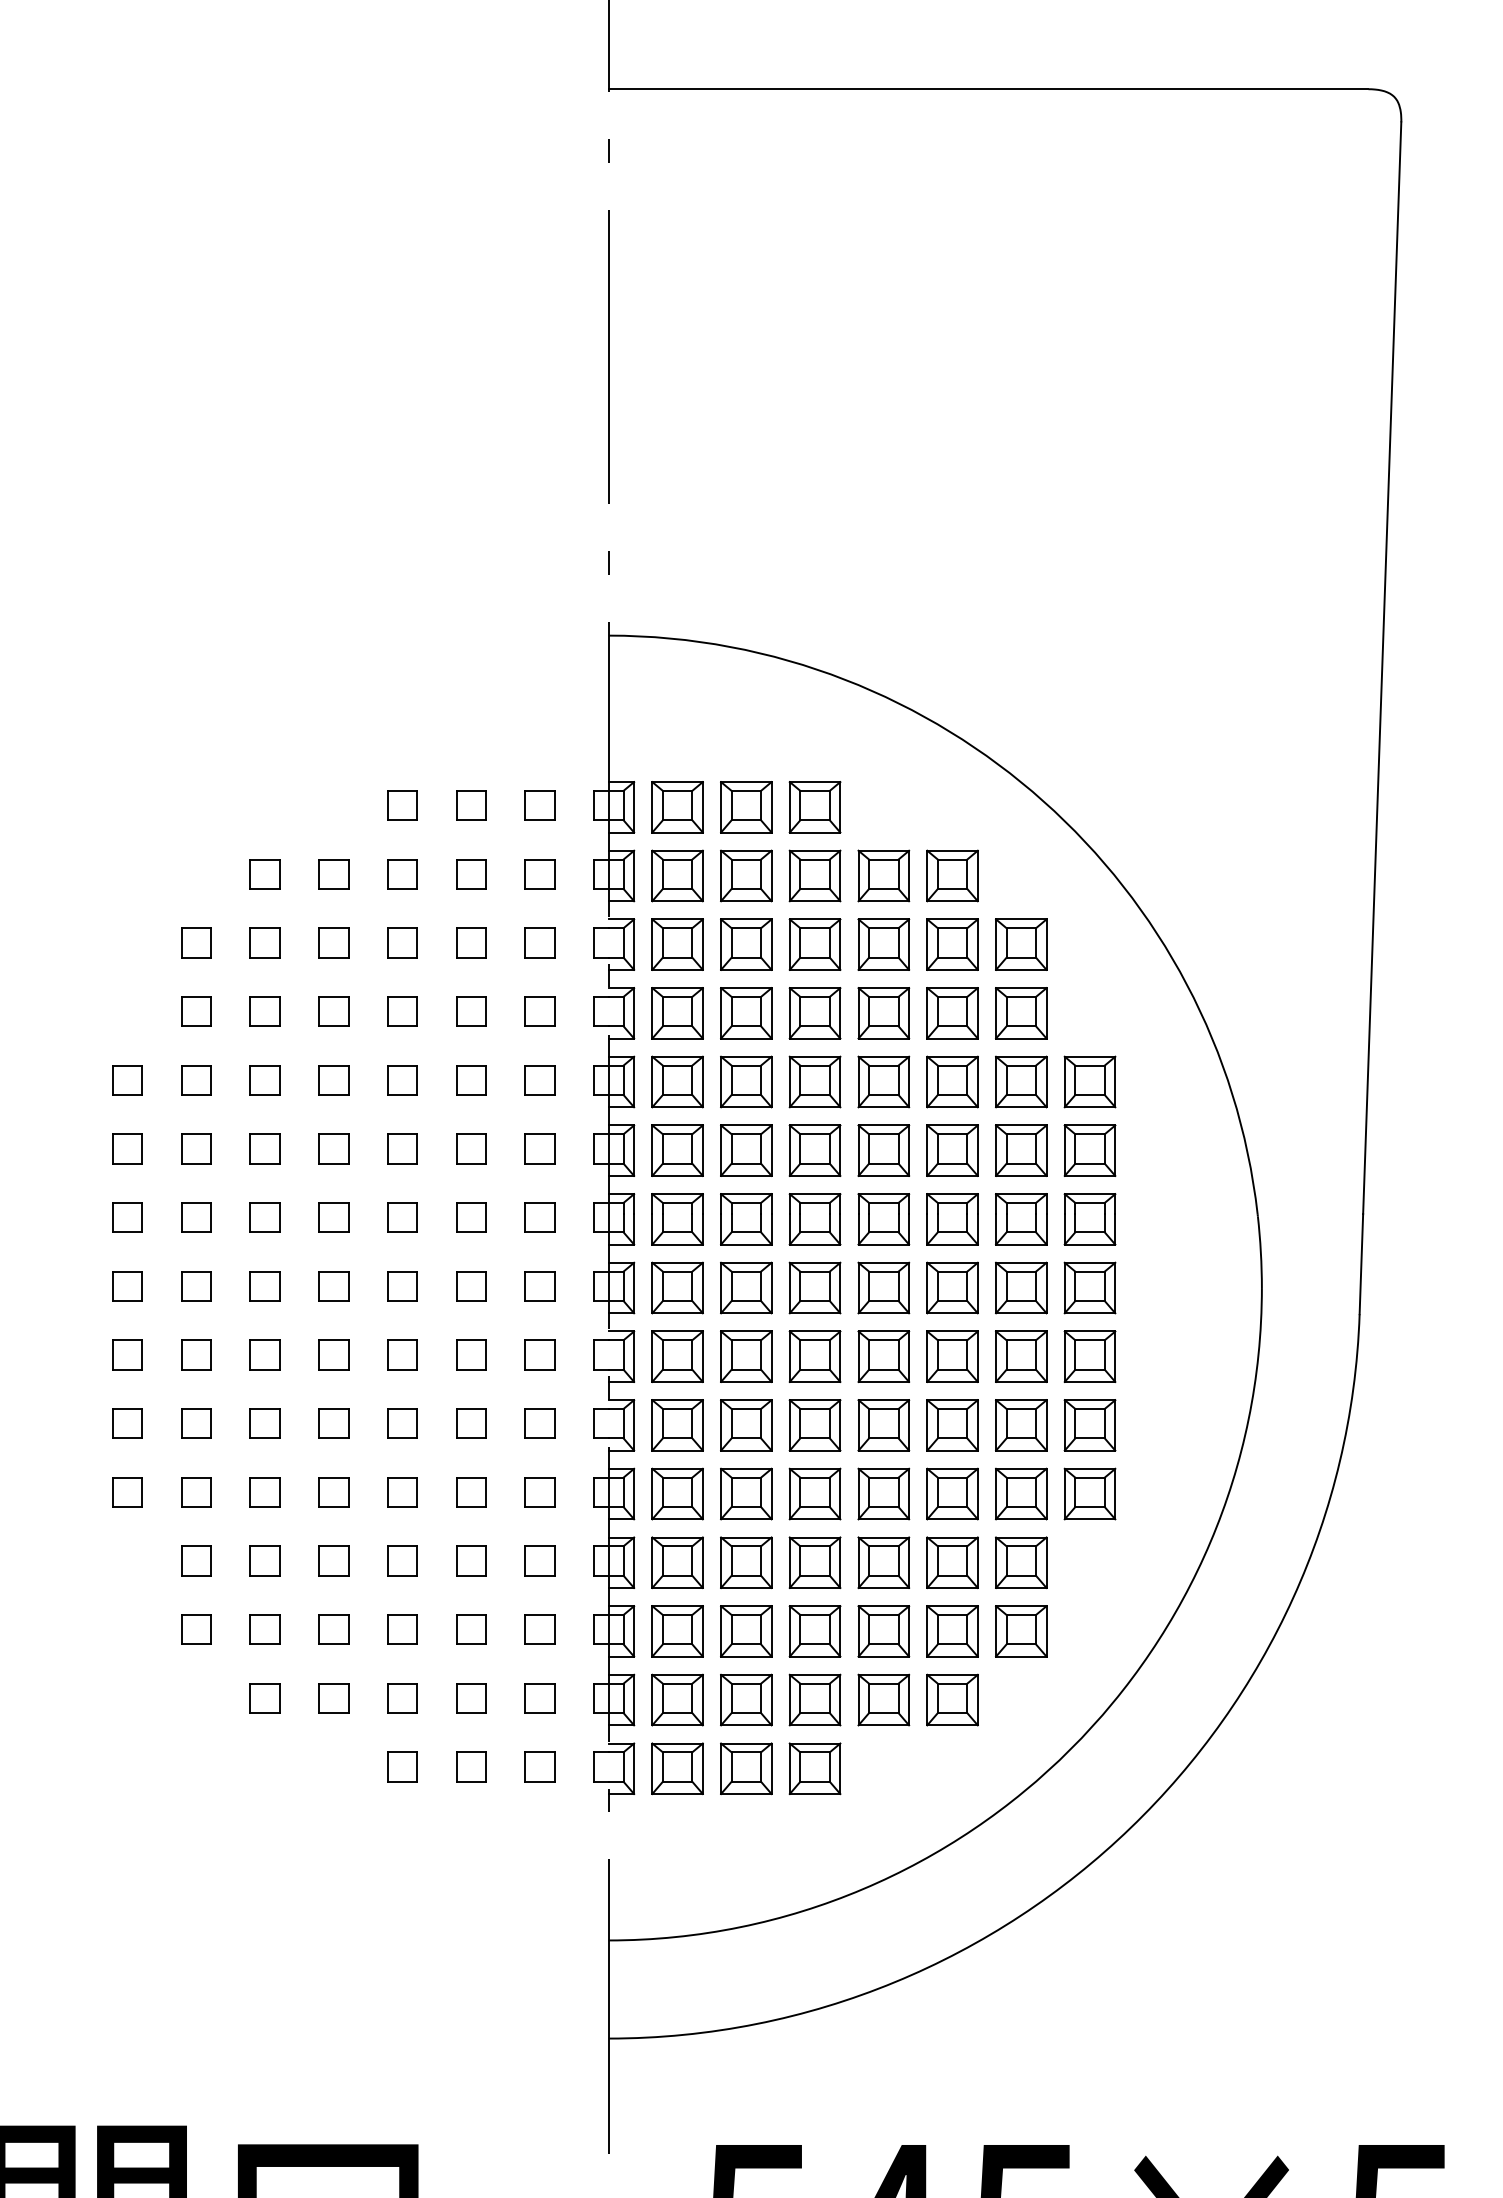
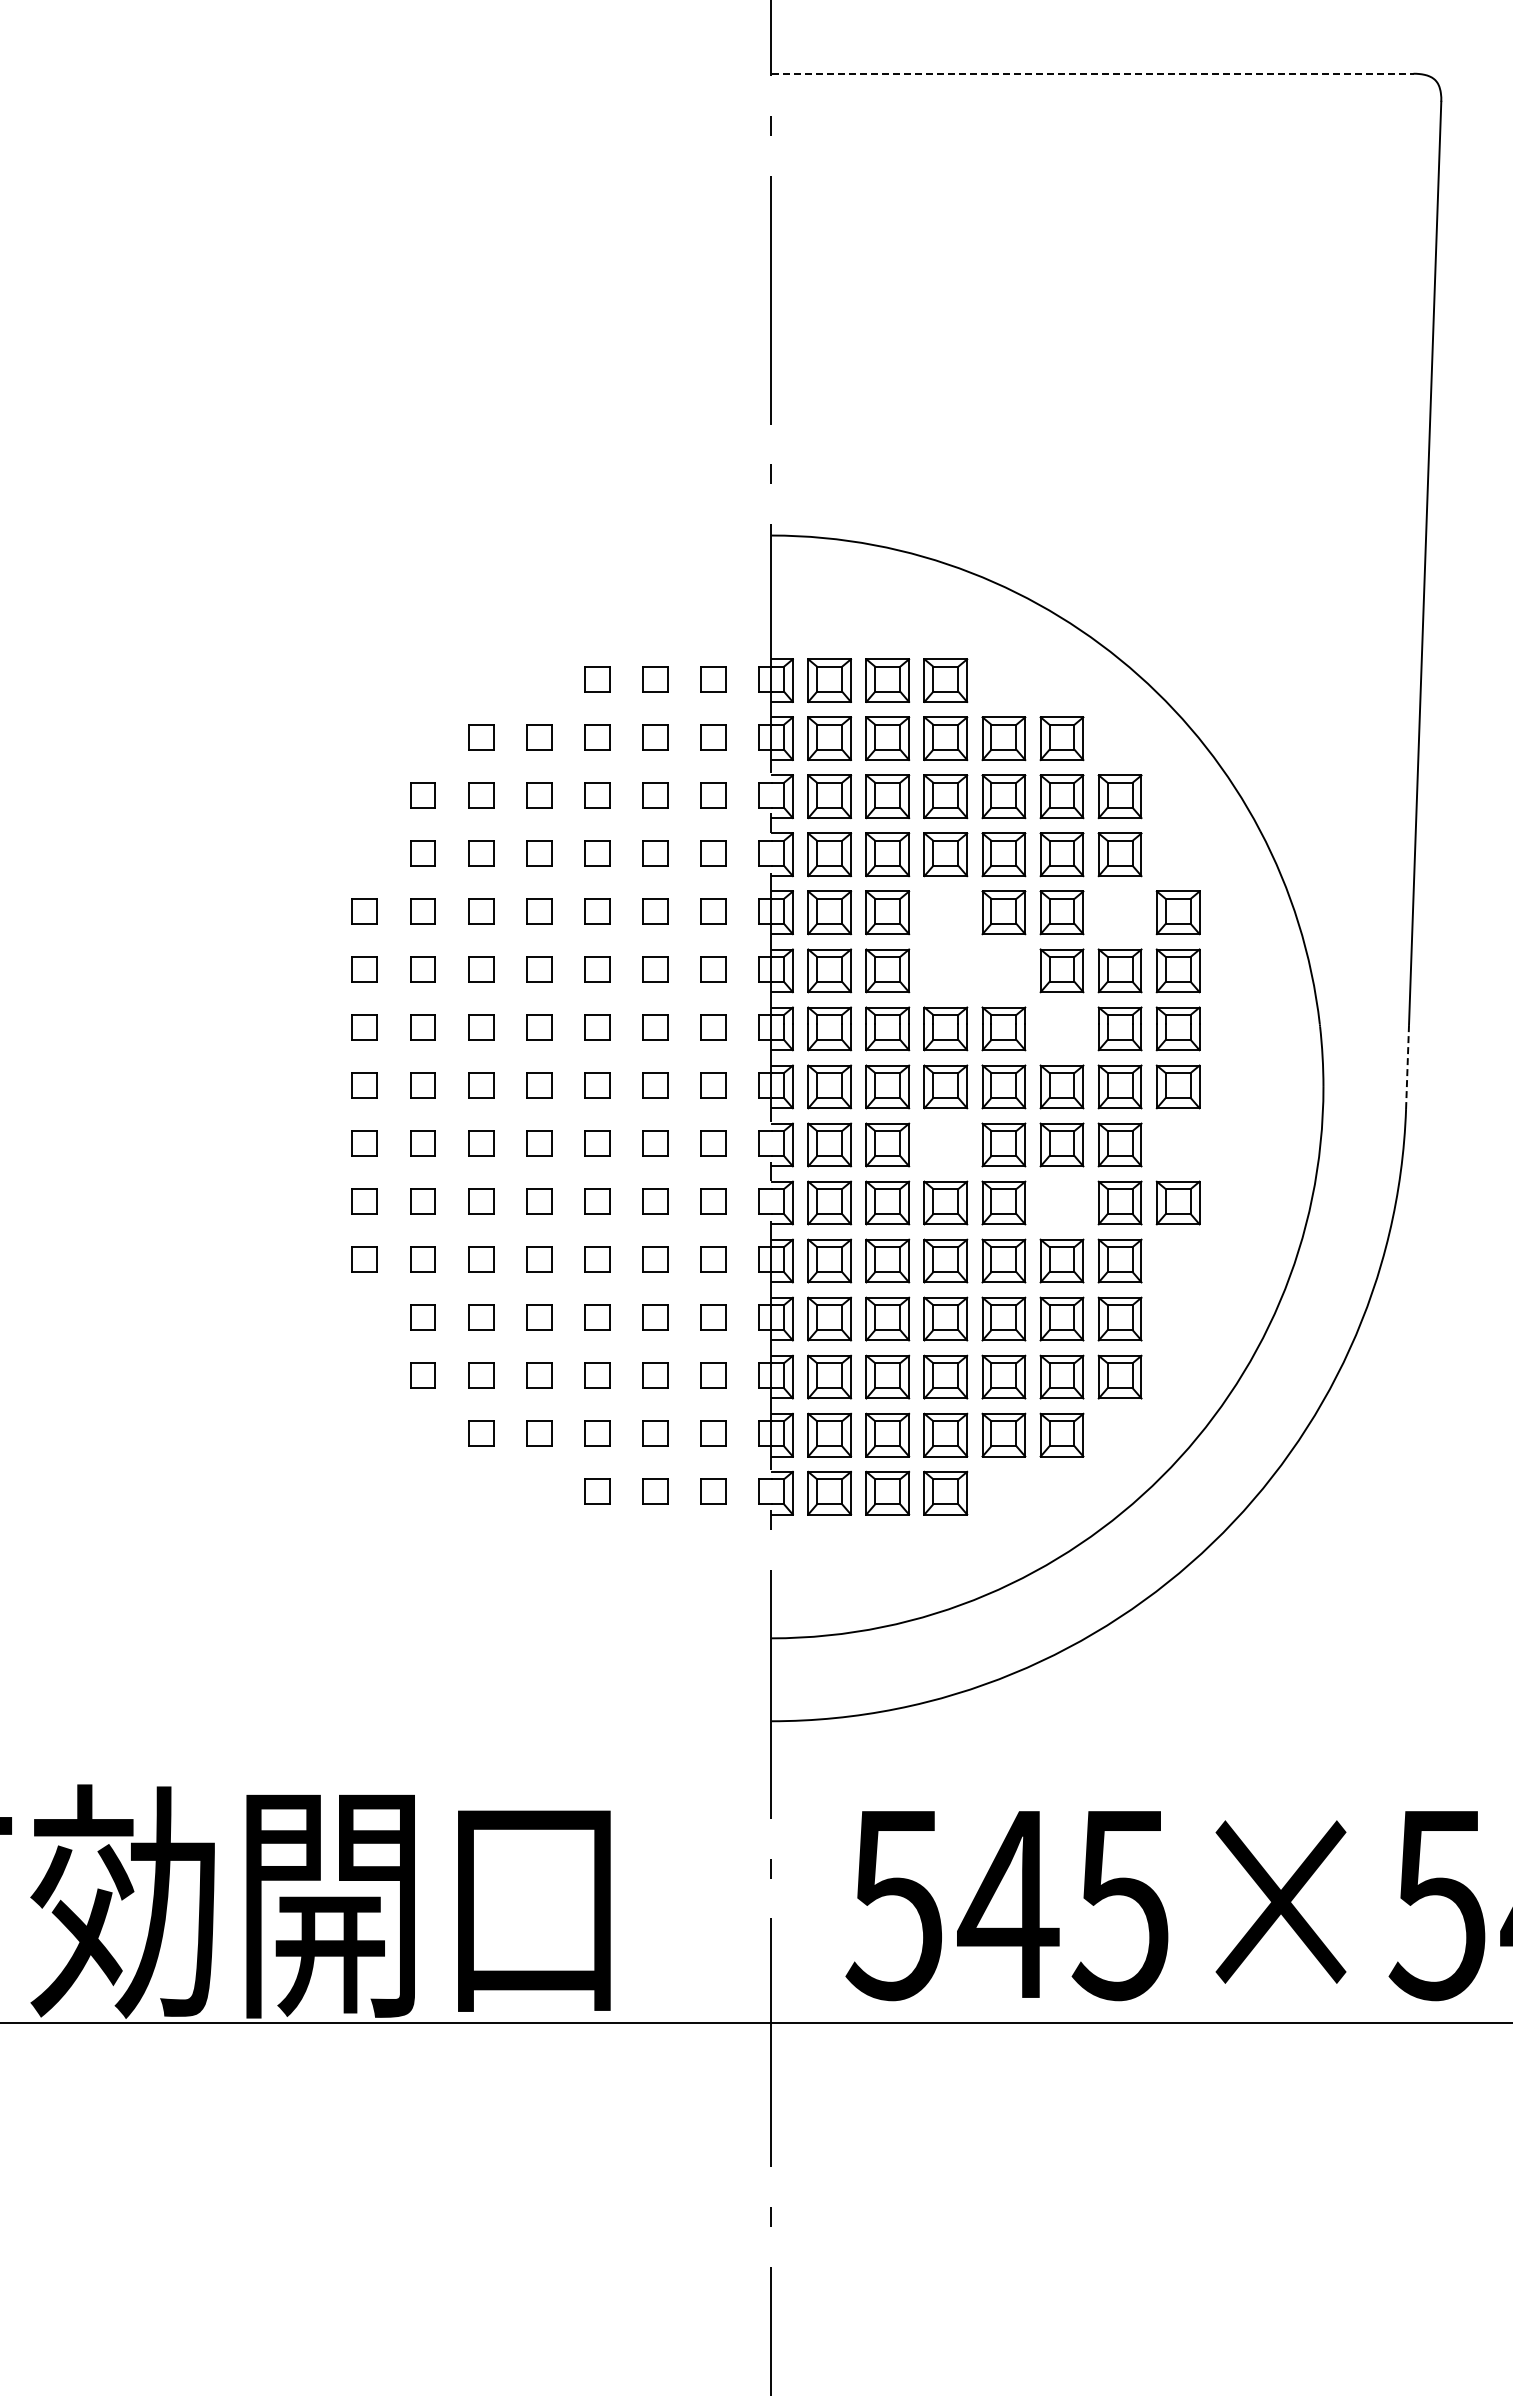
line: (988, 88) -> (1092, 73), solid -> dashed
part: (814, 1081) -> (945, 912), removed
part: (1020, 1081) -> (1119, 912), removed
part: (814, 1150) -> (945, 970), removed
part: (883, 1150) -> (1003, 970), removed
part: (951, 1218) -> (1061, 1028), removed
line: (1361, 1263) -> (1407, 1066), solid -> dashed
part: (814, 1356) -> (945, 1144), removed
part: (1089, 1356) -> (1177, 1144), removed
part: (951, 1424) -> (1061, 1202), removed
part: (1089, 1493) -> (1177, 1260), removed

